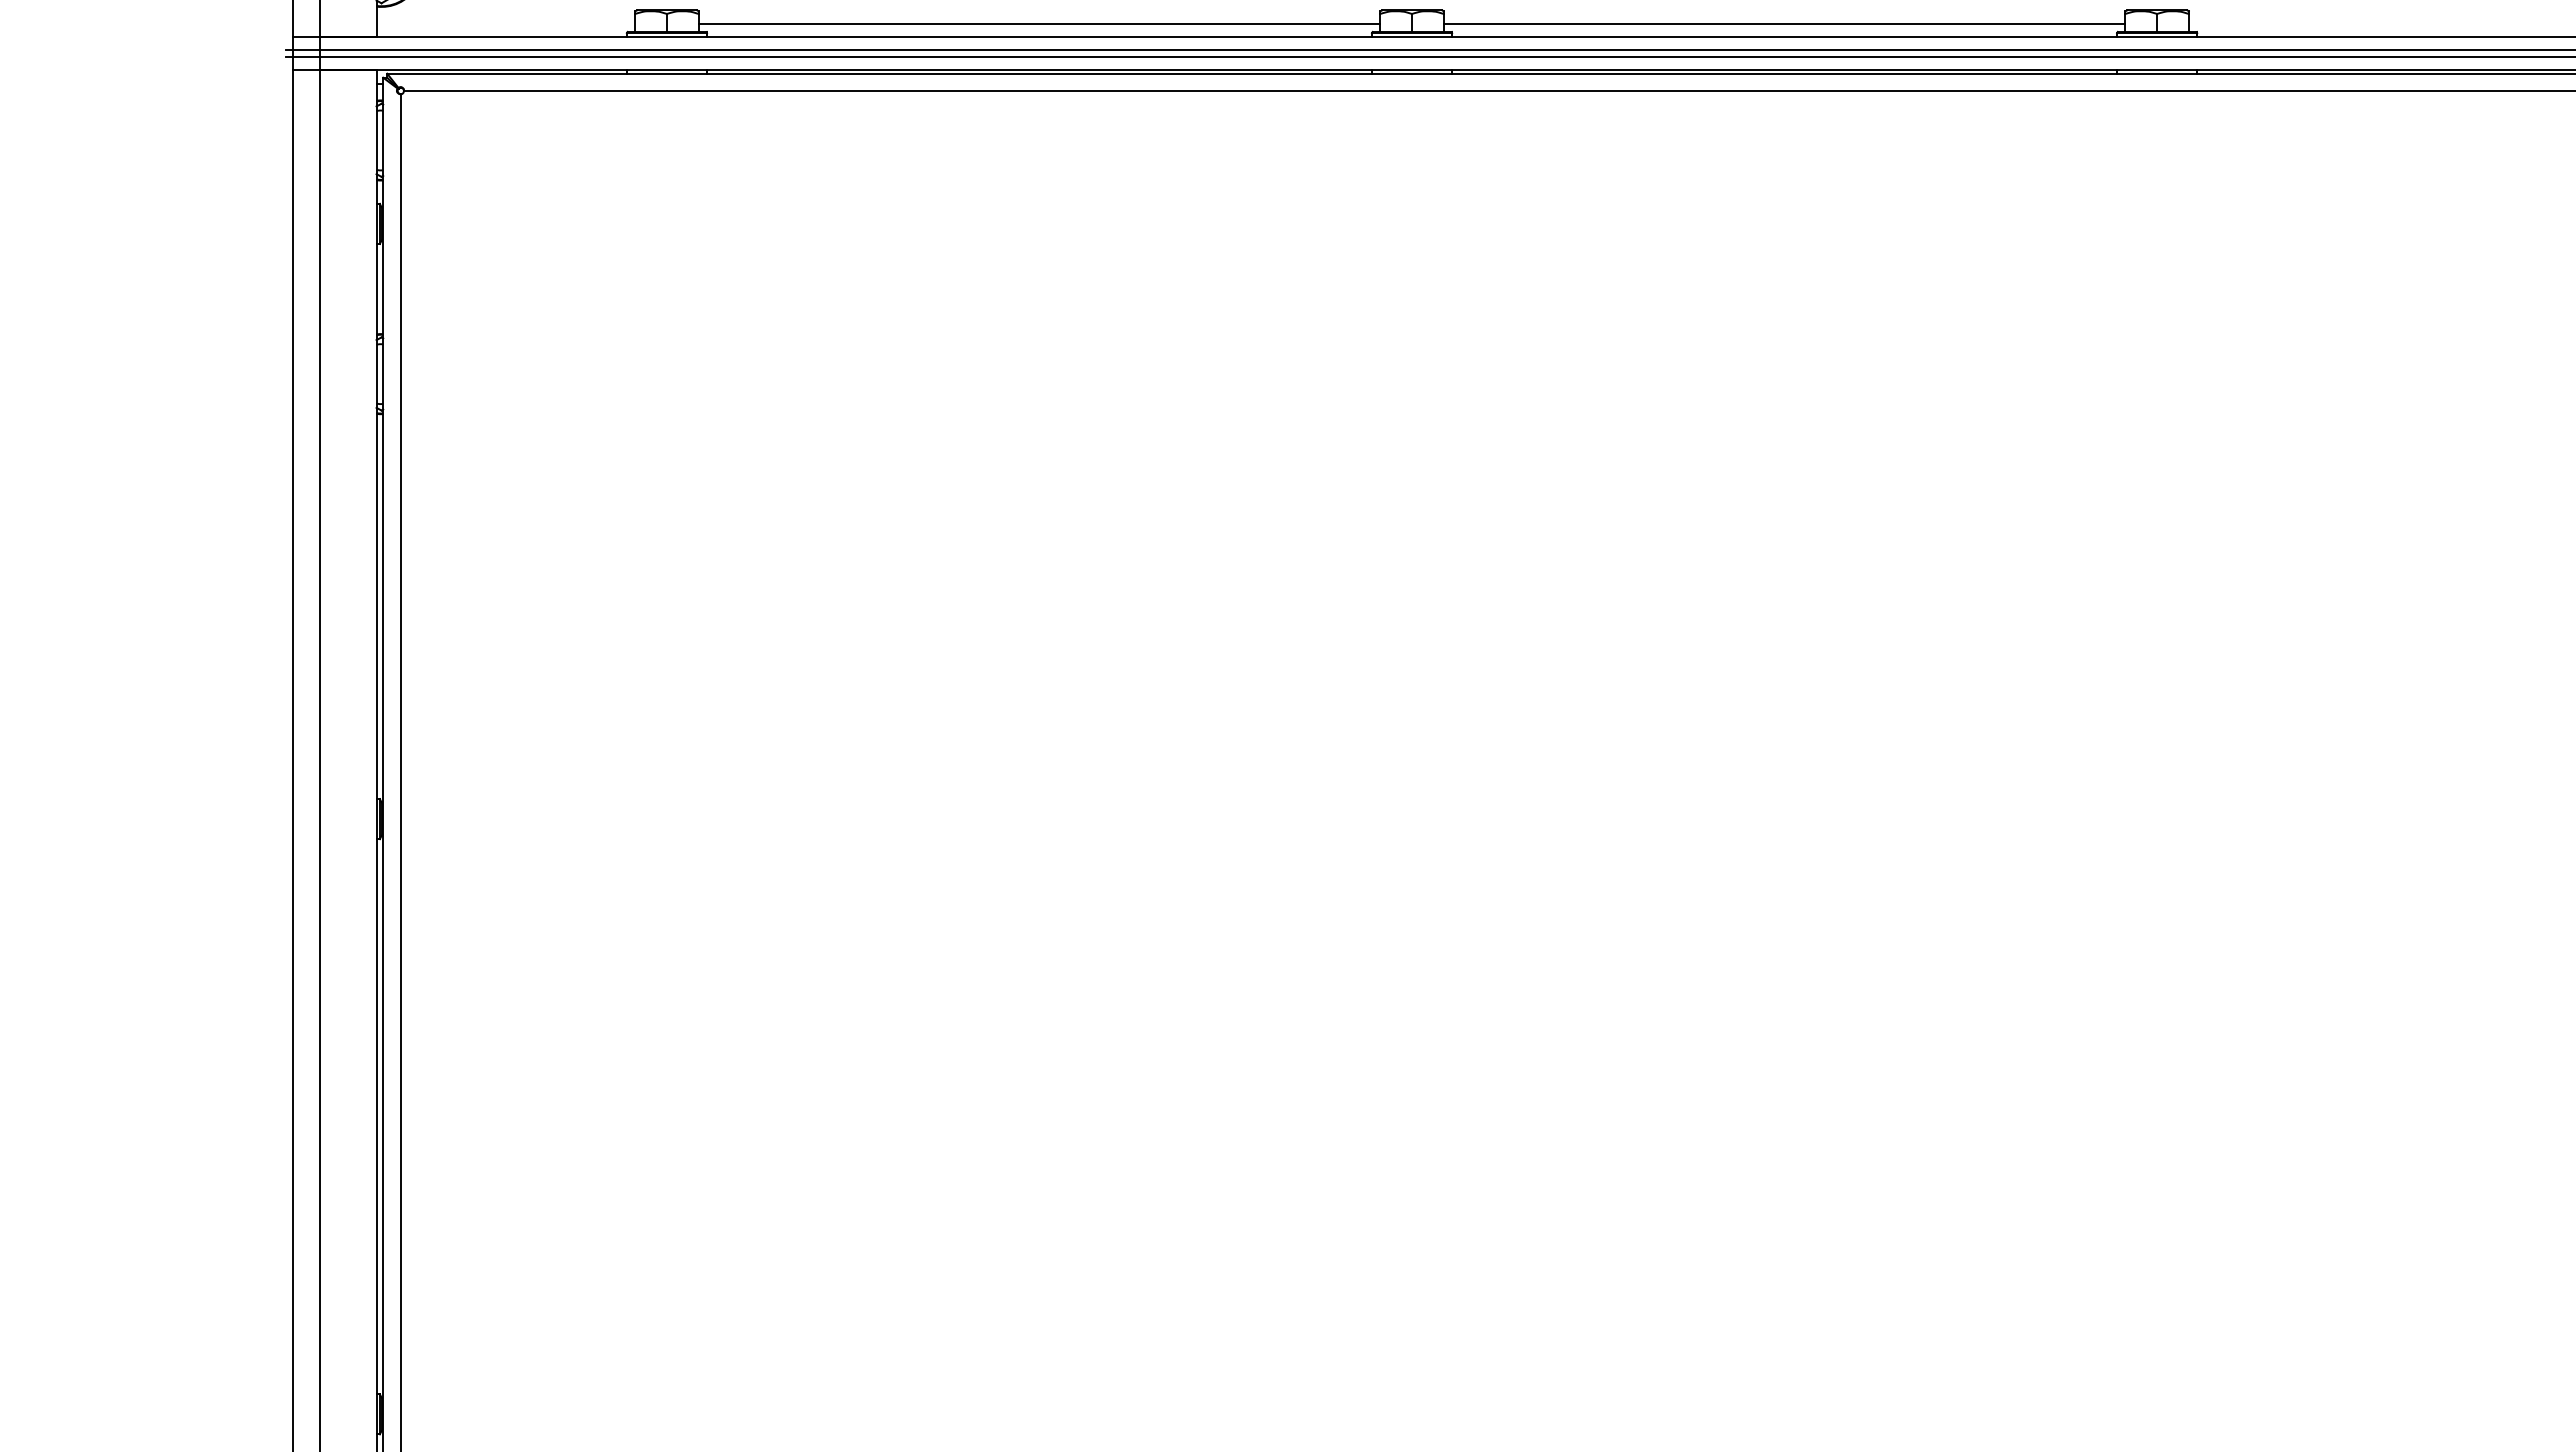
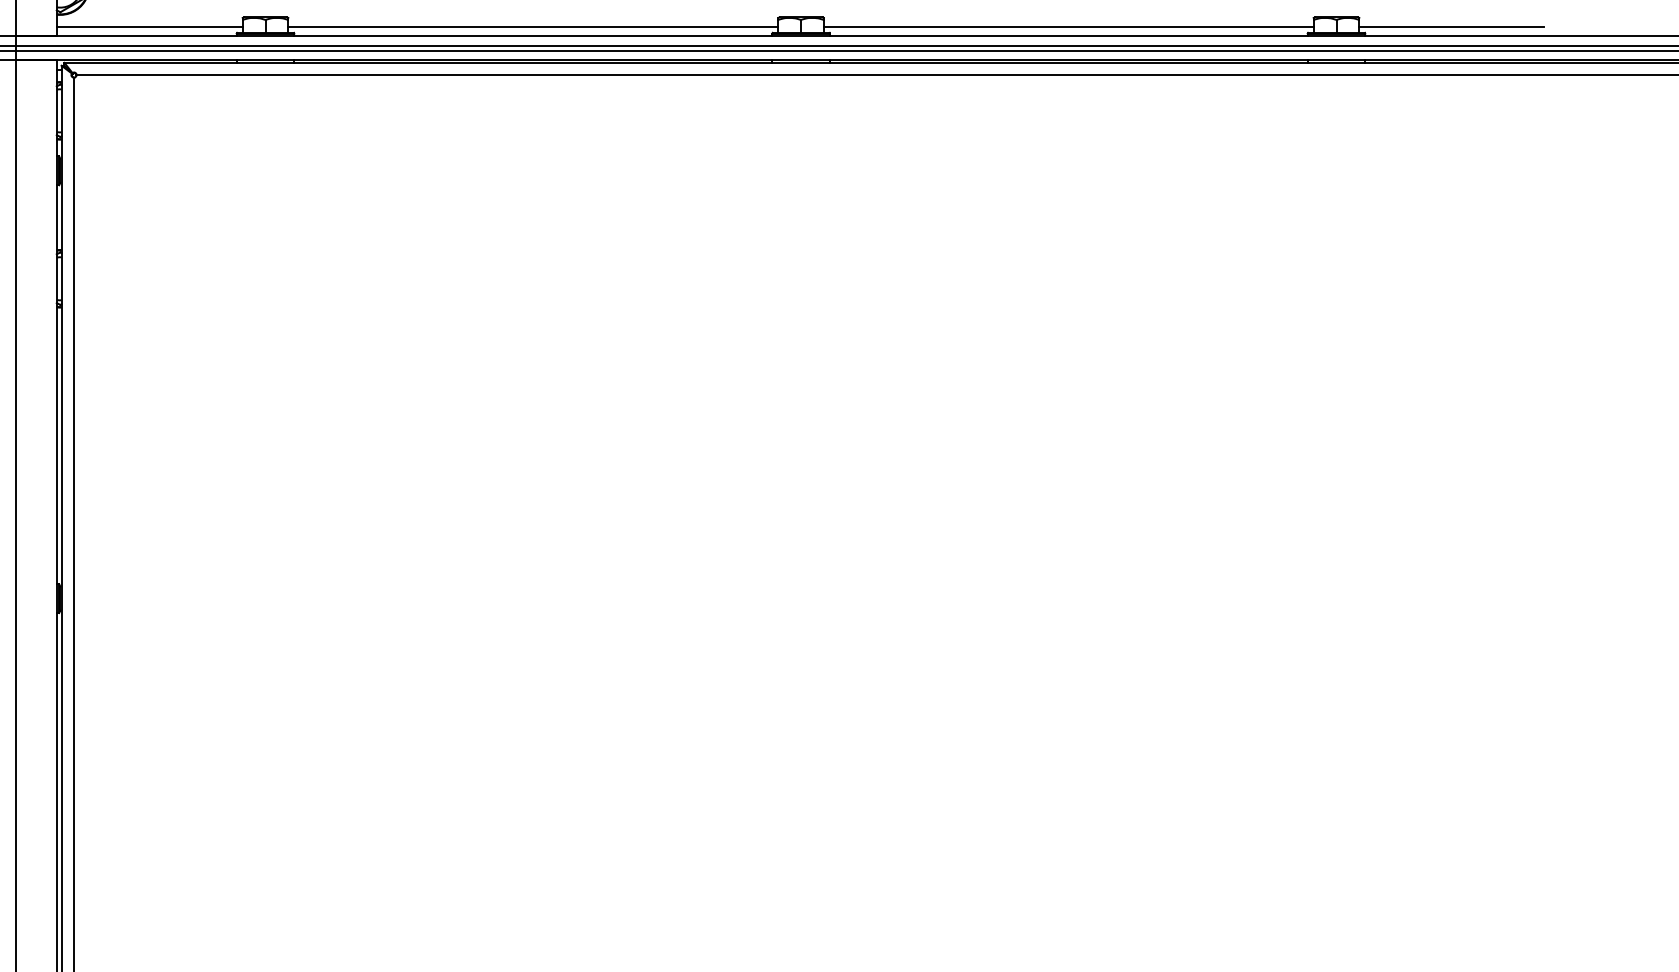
line: (505, 23) -> (149, 26), added
line: (2317, 23) -> (1451, 26), added

